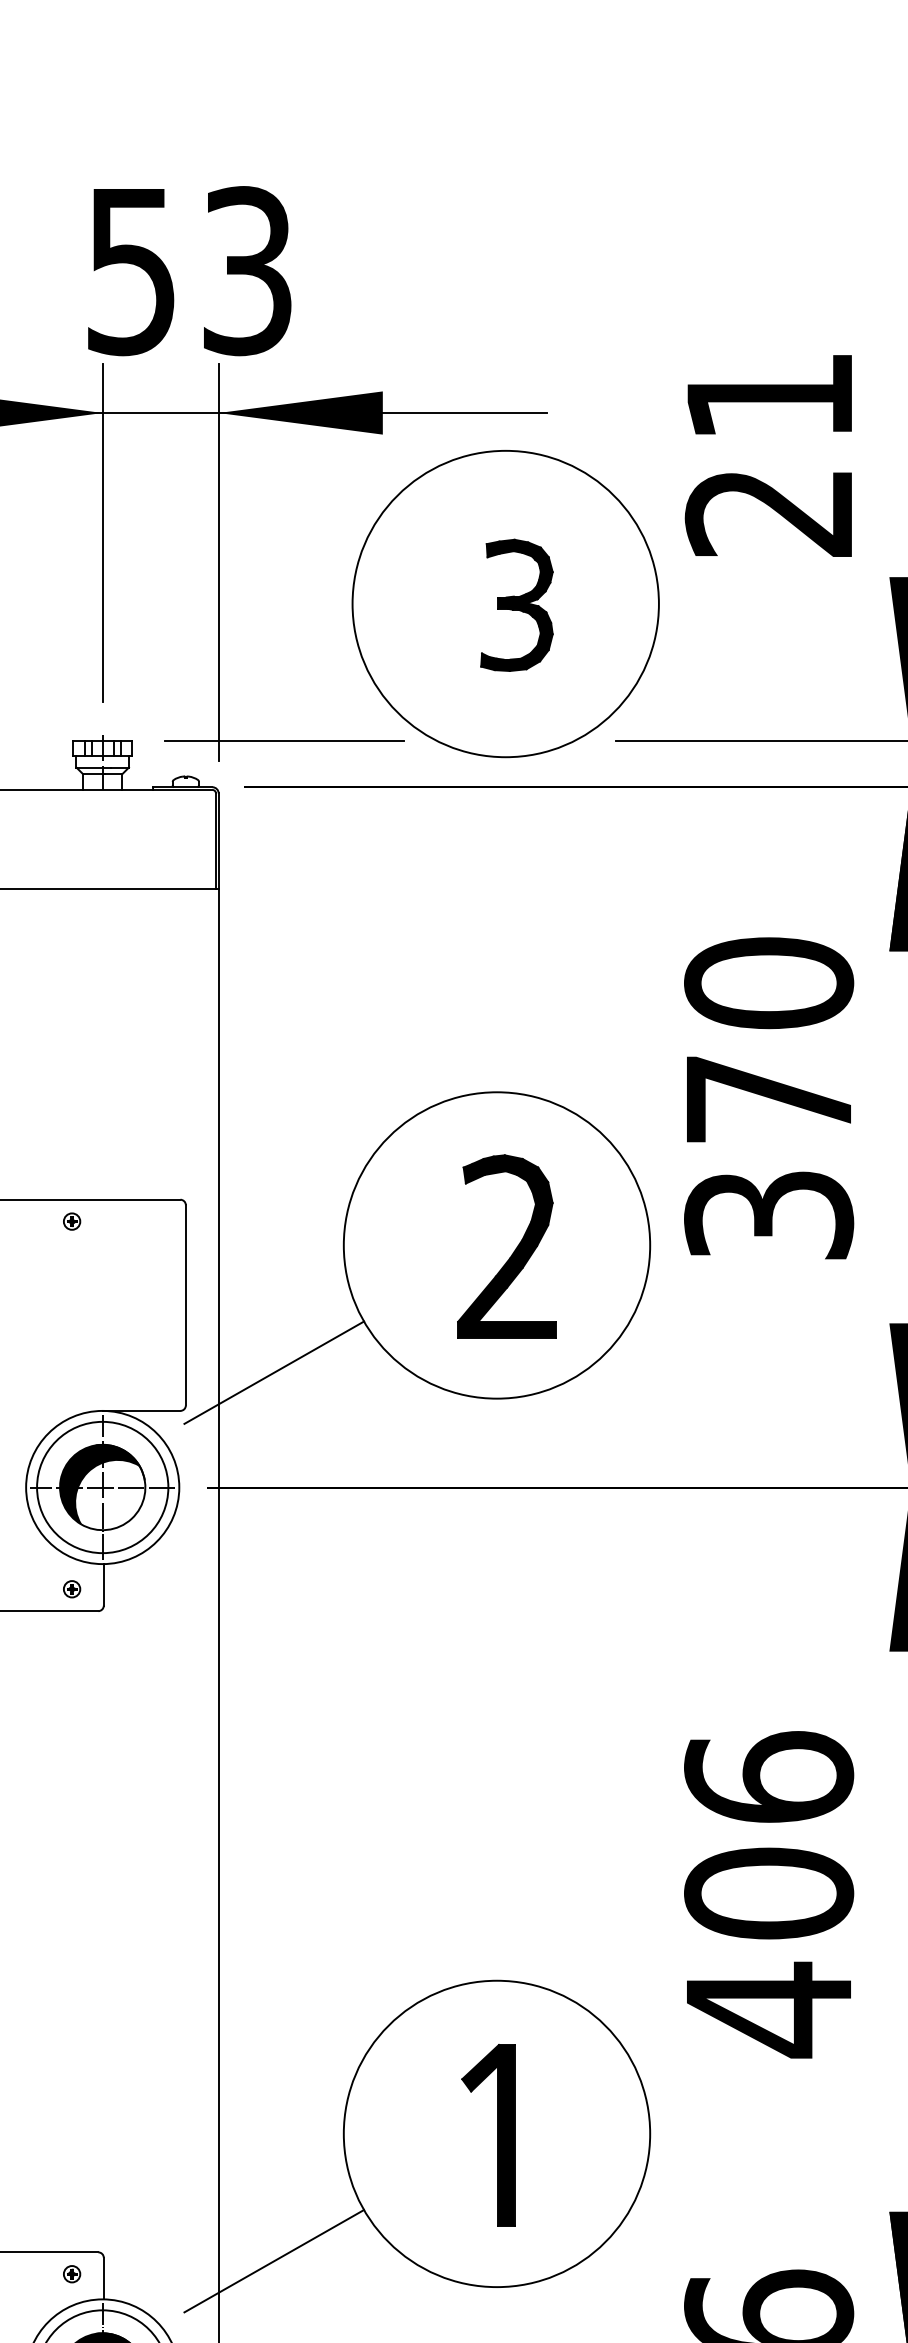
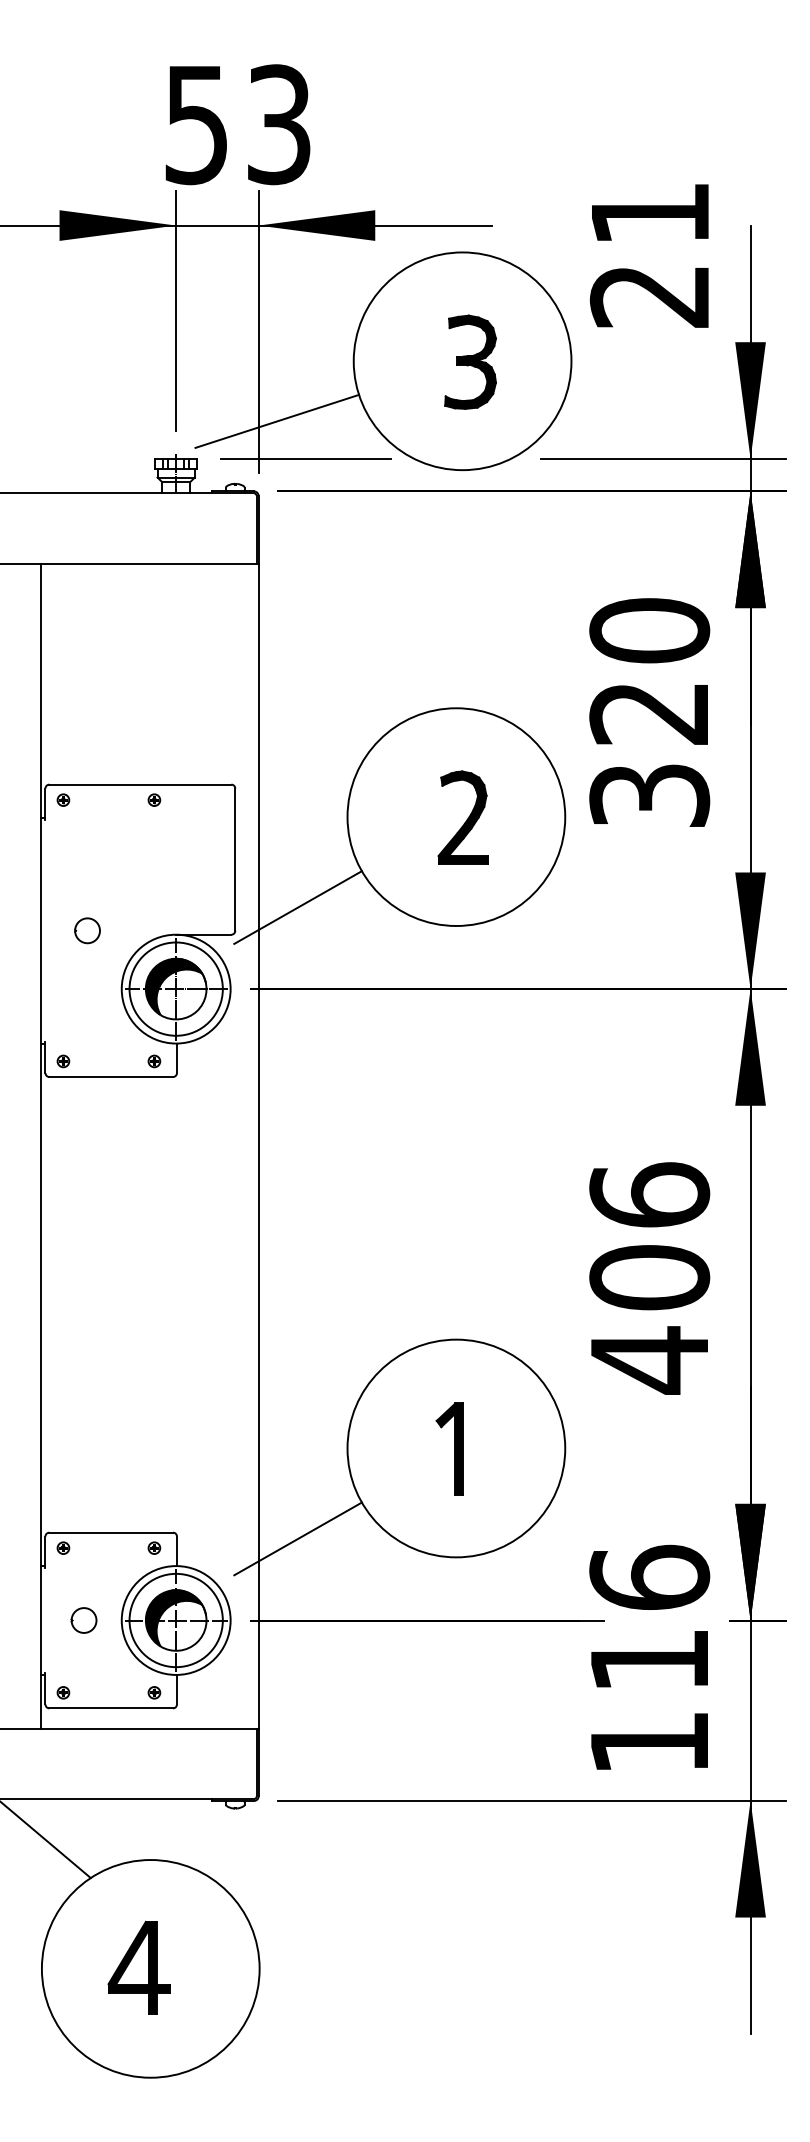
line: (245, 687) -> (277, 420), added
text: (767, 1099) -> (648, 713), 370 -> 320
part: (505, 1245) -> (462, 817), size x0.71
part: (487, 2133) -> (449, 1448), size x0.71

